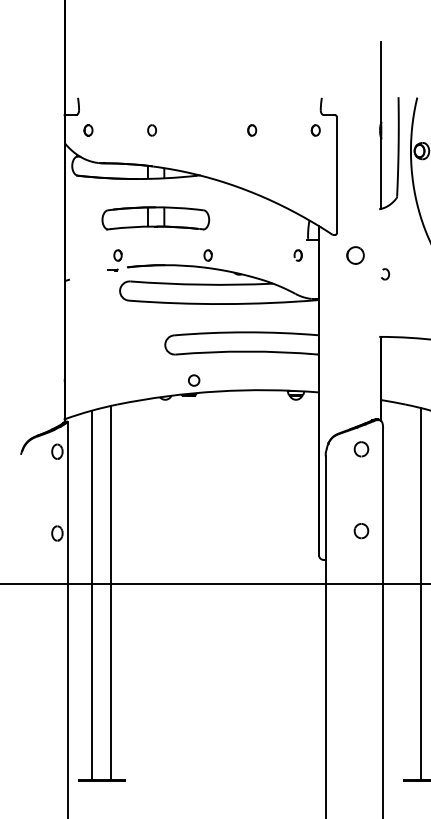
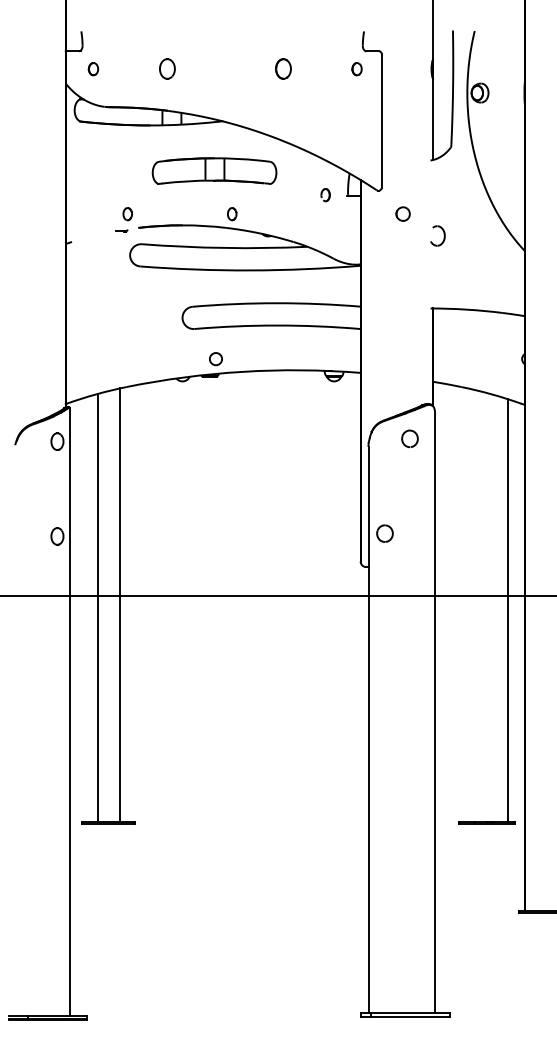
part: (151, 130) -> (166, 69), size x1.6
part: (251, 130) -> (282, 69), size x1.6
part: (155, 217) -> (214, 170), moved
part: (355, 254) -> (402, 213), size x0.7
part: (298, 255) -> (325, 195), moved
part: (385, 273) -> (437, 235), size x1.6
part: (361, 530) -> (384, 533), moved
line: (420, 593) -> (478, 605), removed

